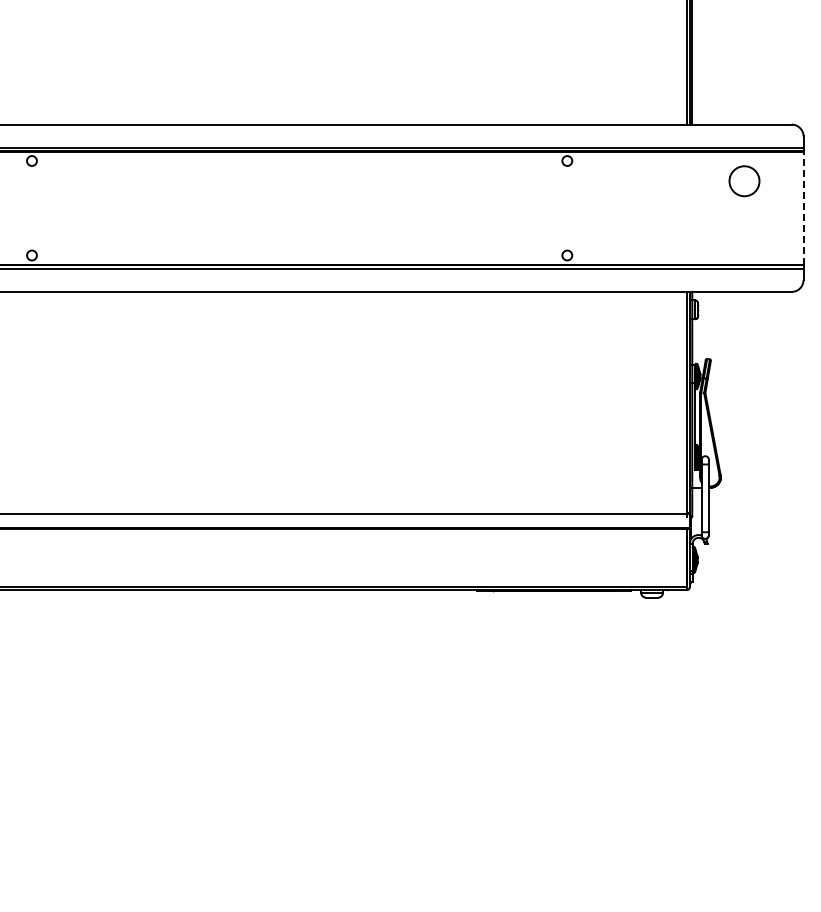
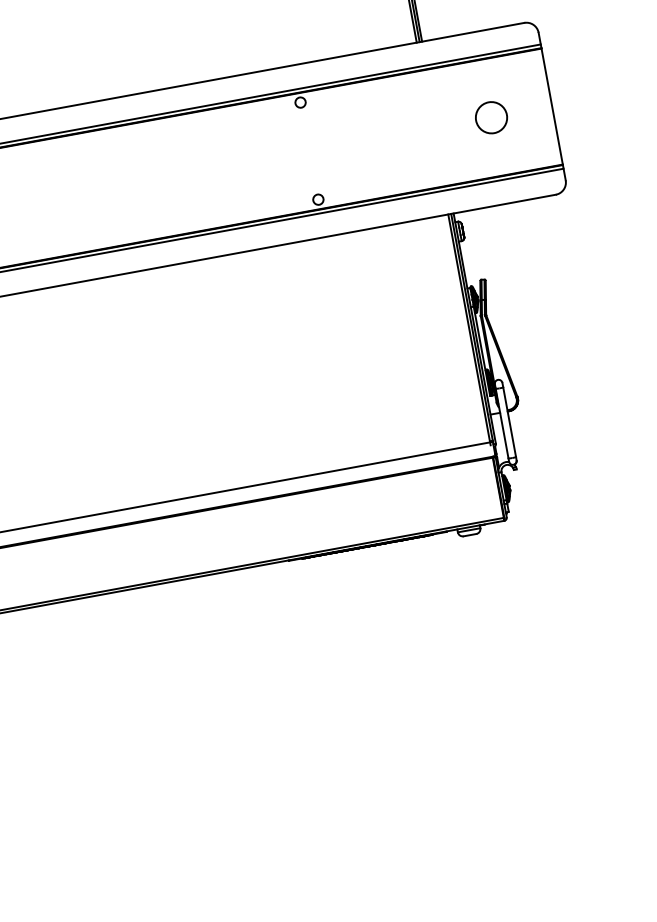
circle: (744, 181) -> (491, 117), moved
line: (803, 207) -> (551, 105), dashed -> solid

